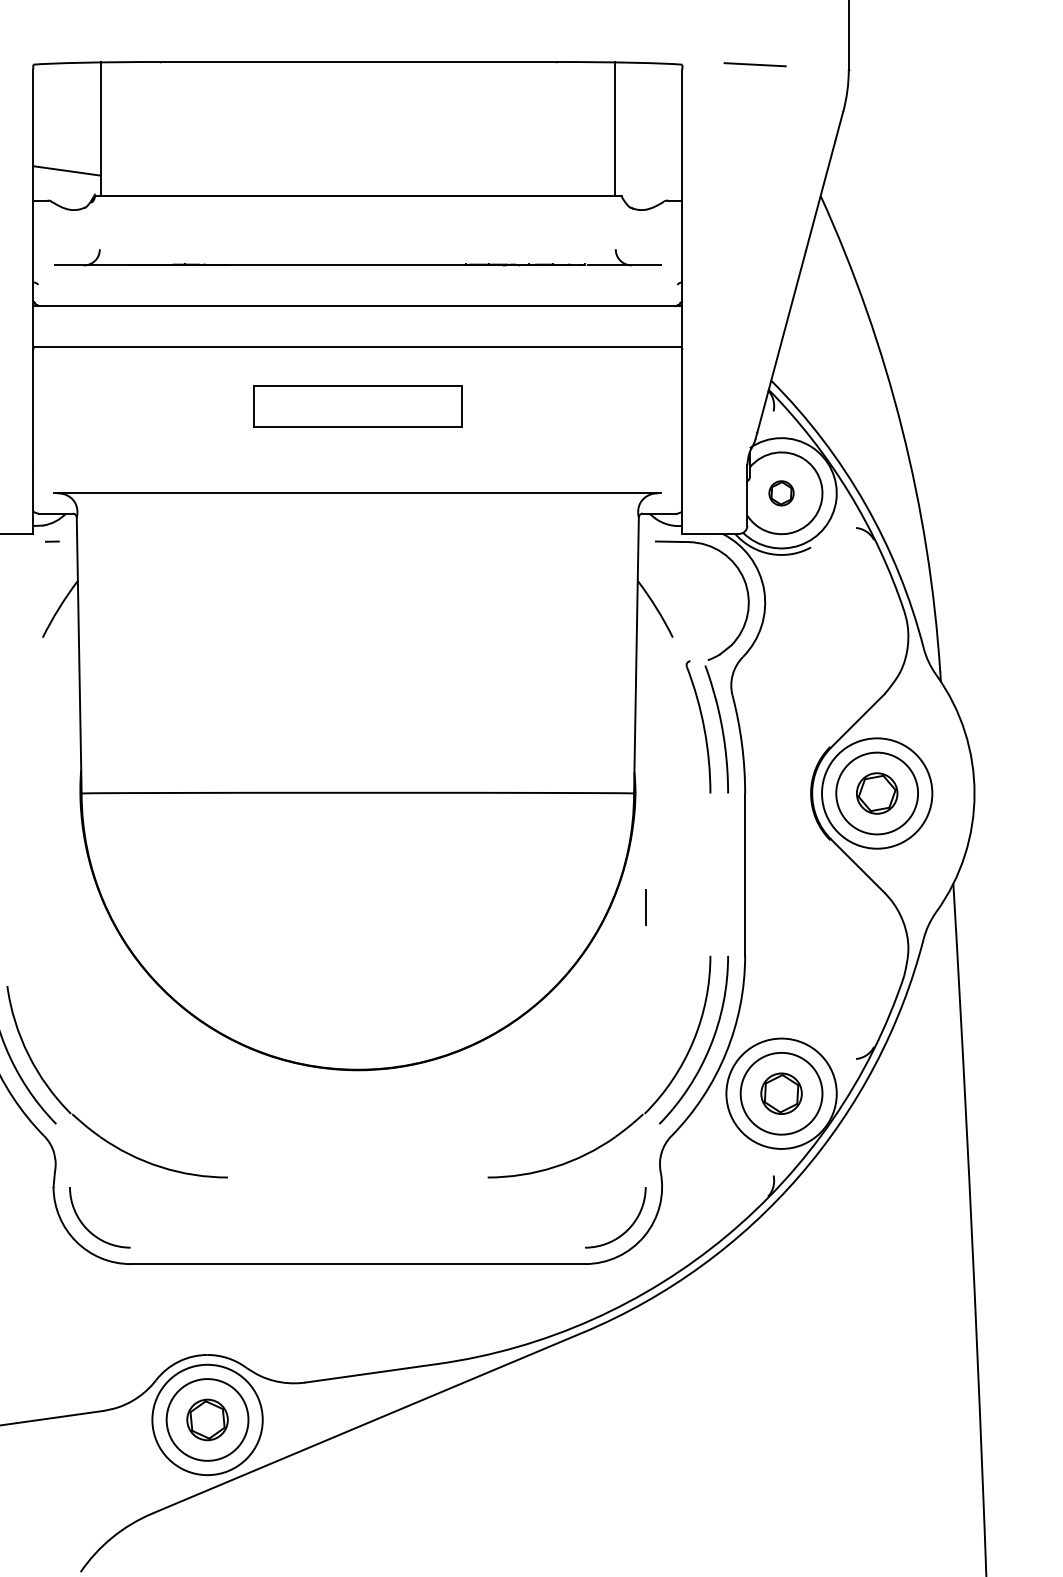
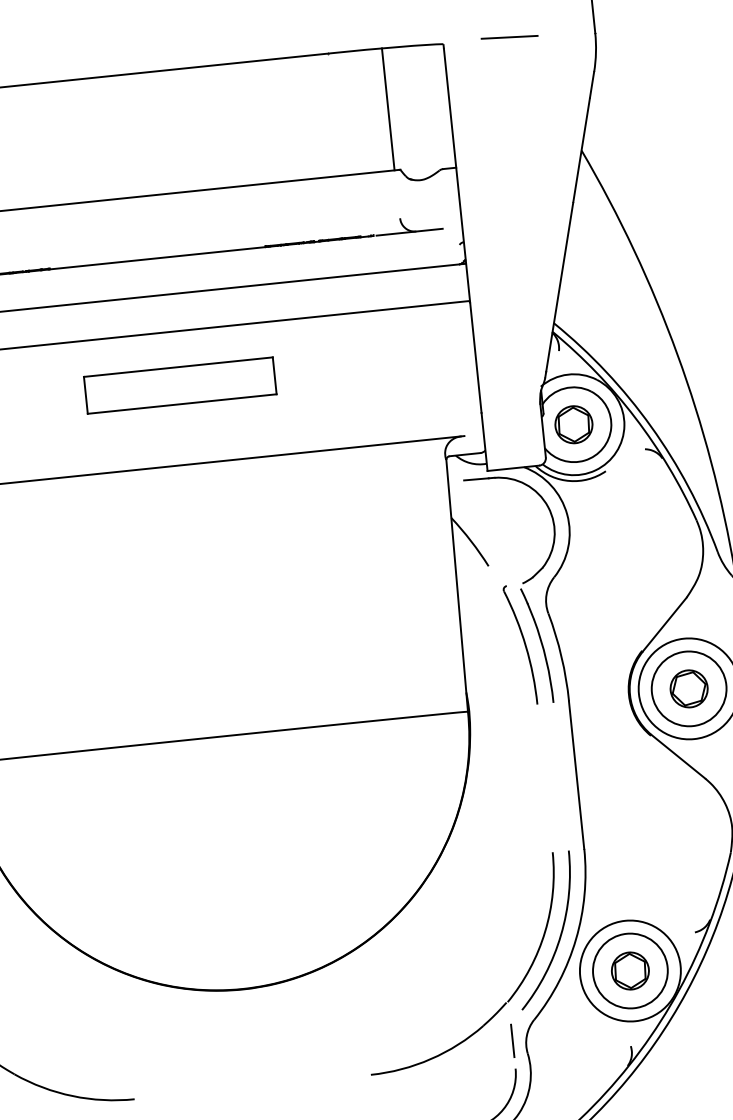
part: (781, 493) -> (573, 424), size x1.67
line: (645, 907) -> (512, 1040), moved

